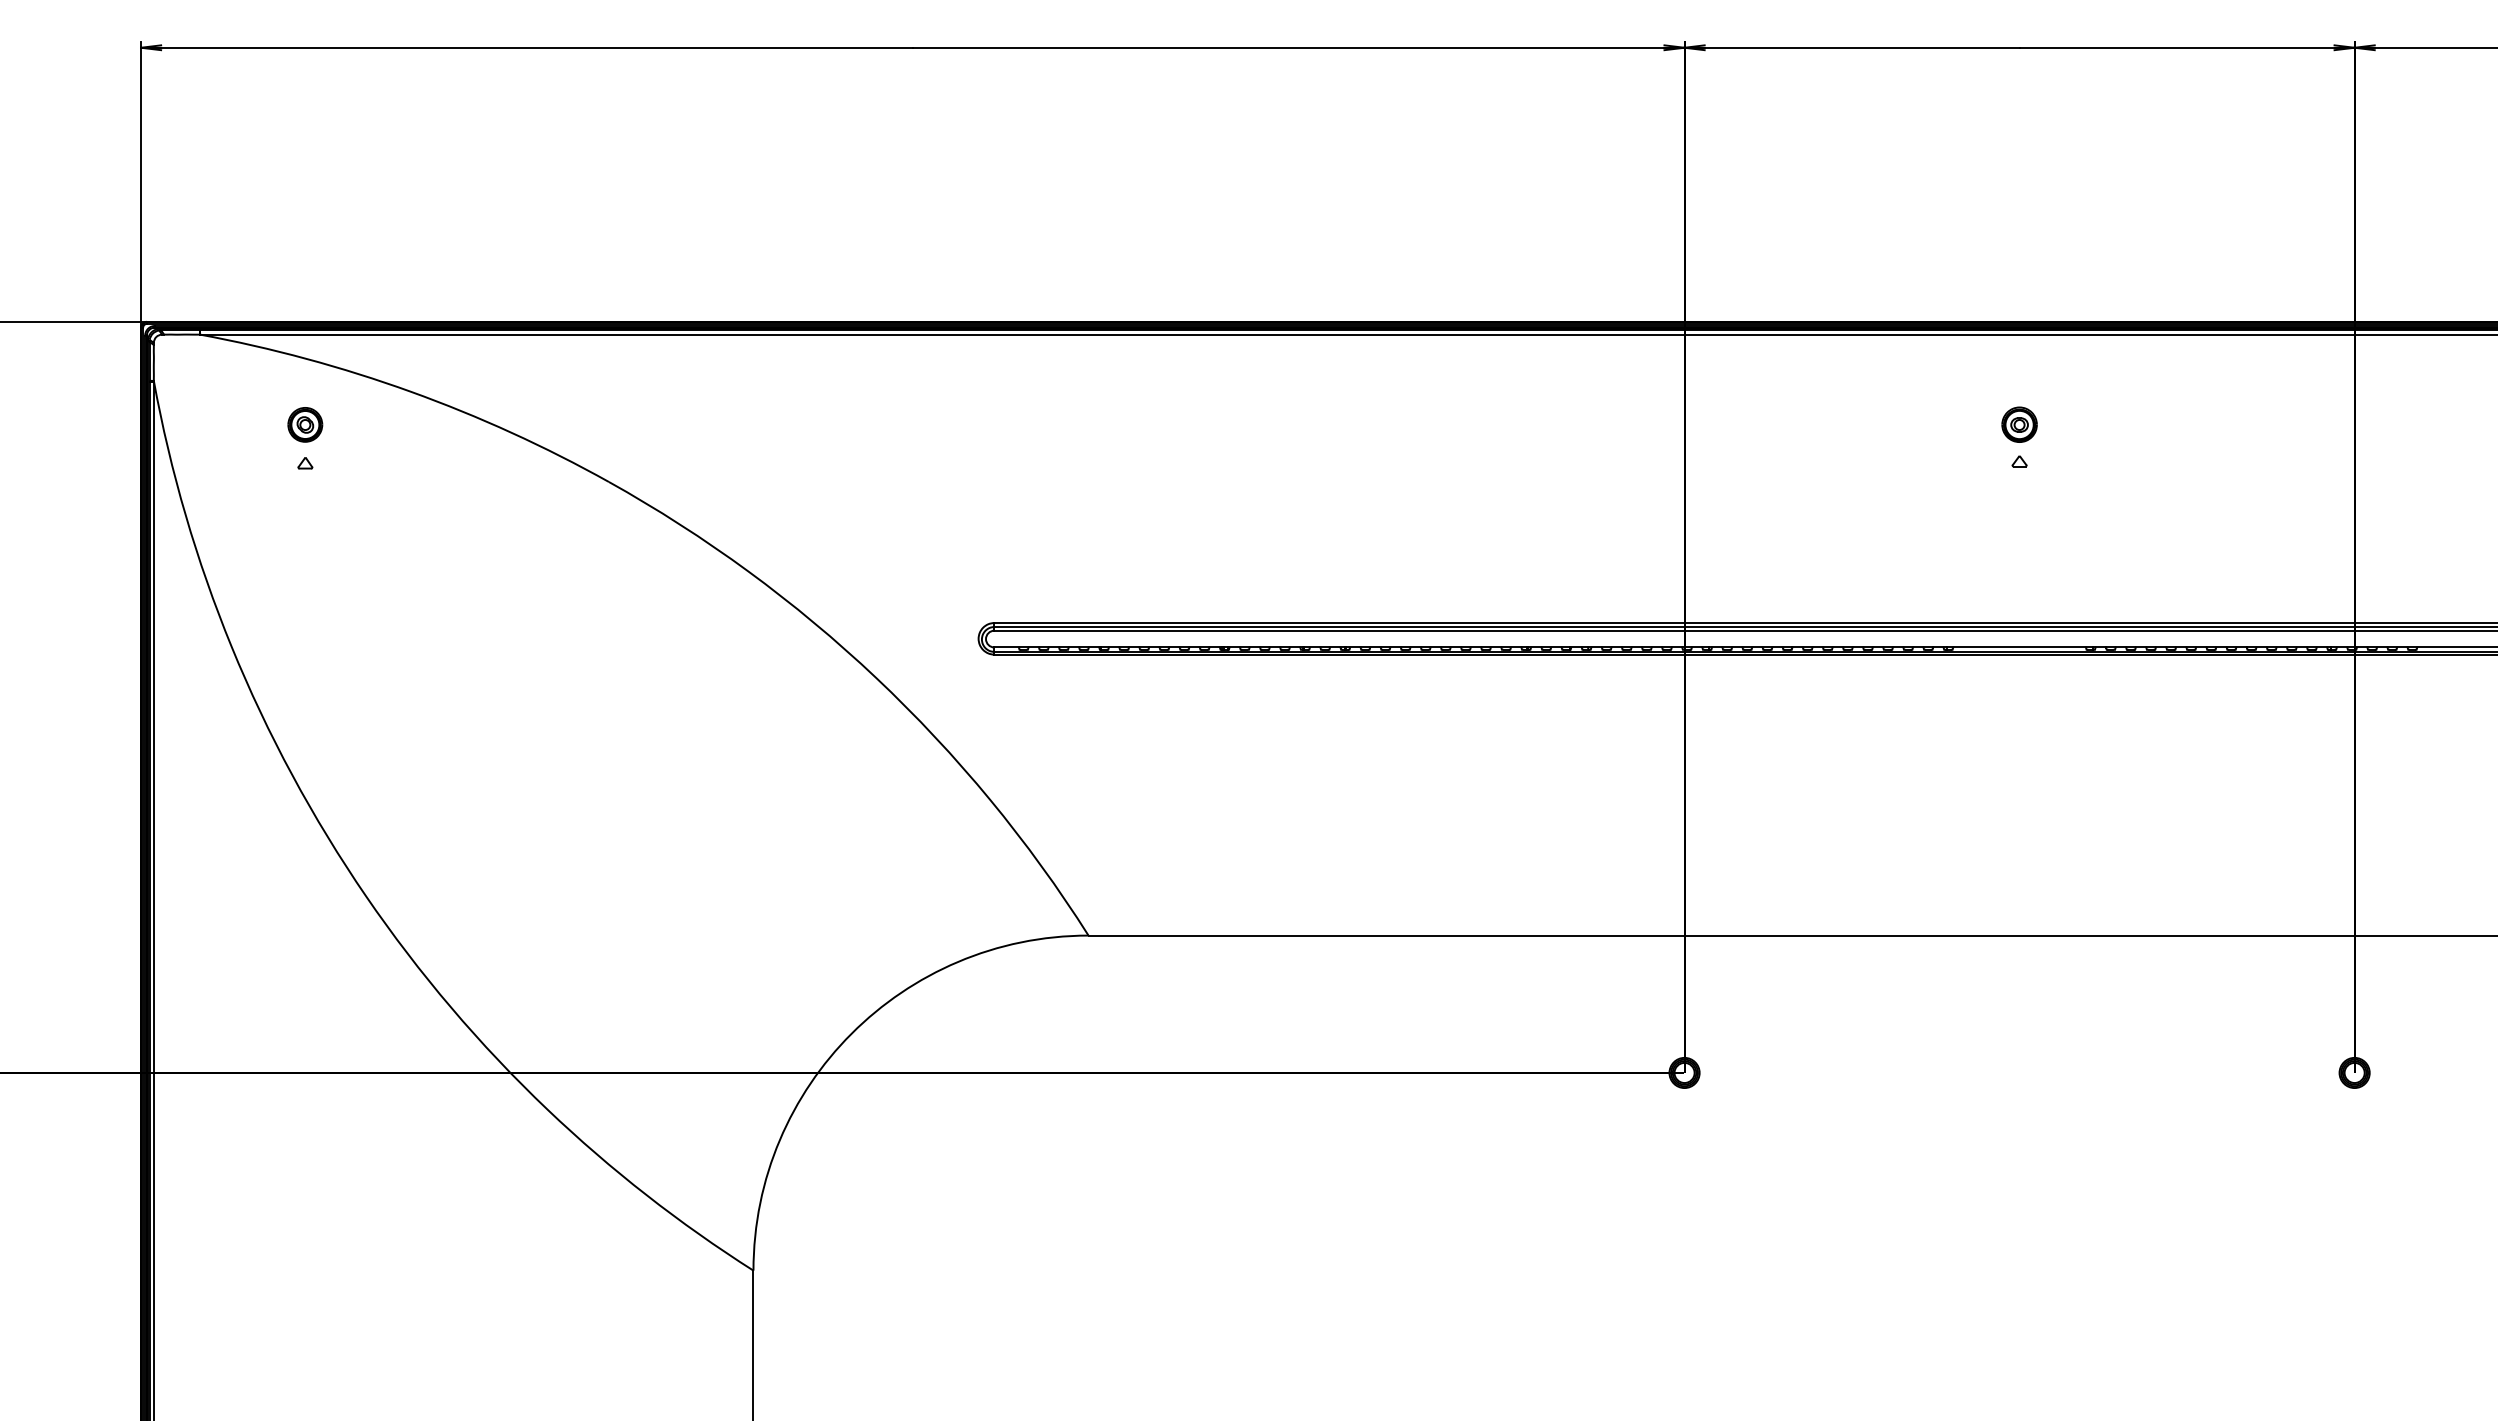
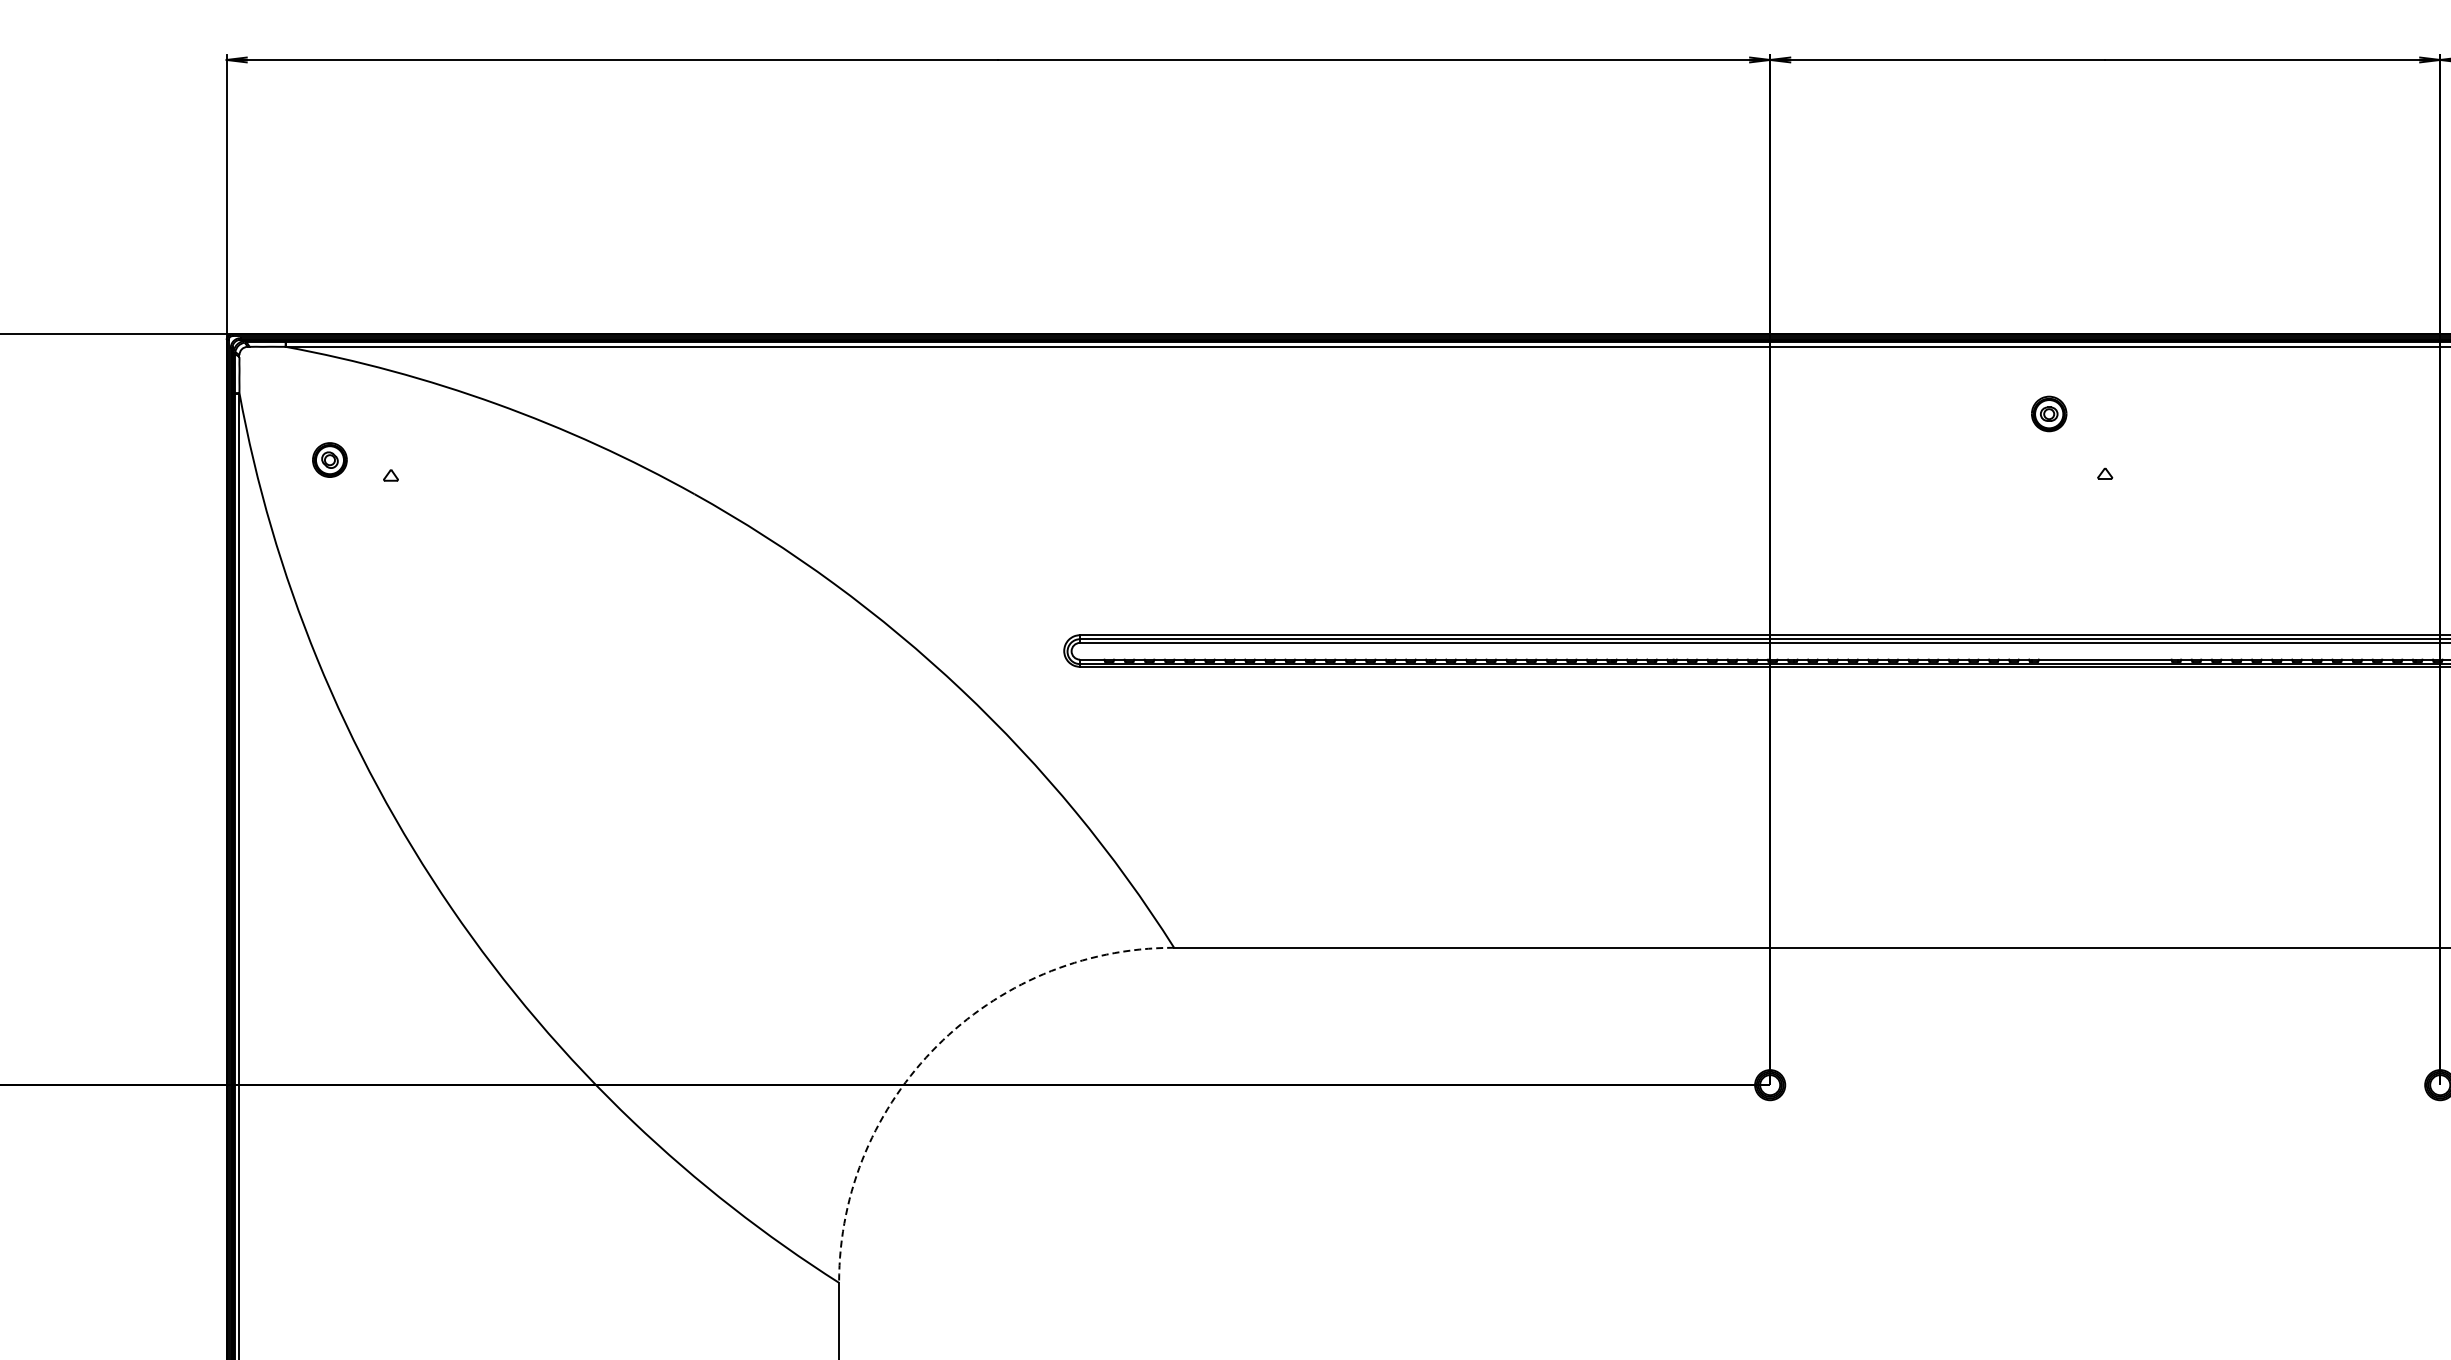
part: (305, 424) -> (330, 459), moved
part: (2019, 424) -> (2049, 413), moved
arc: (851, 1033) -> (937, 1045), solid -> dashed

